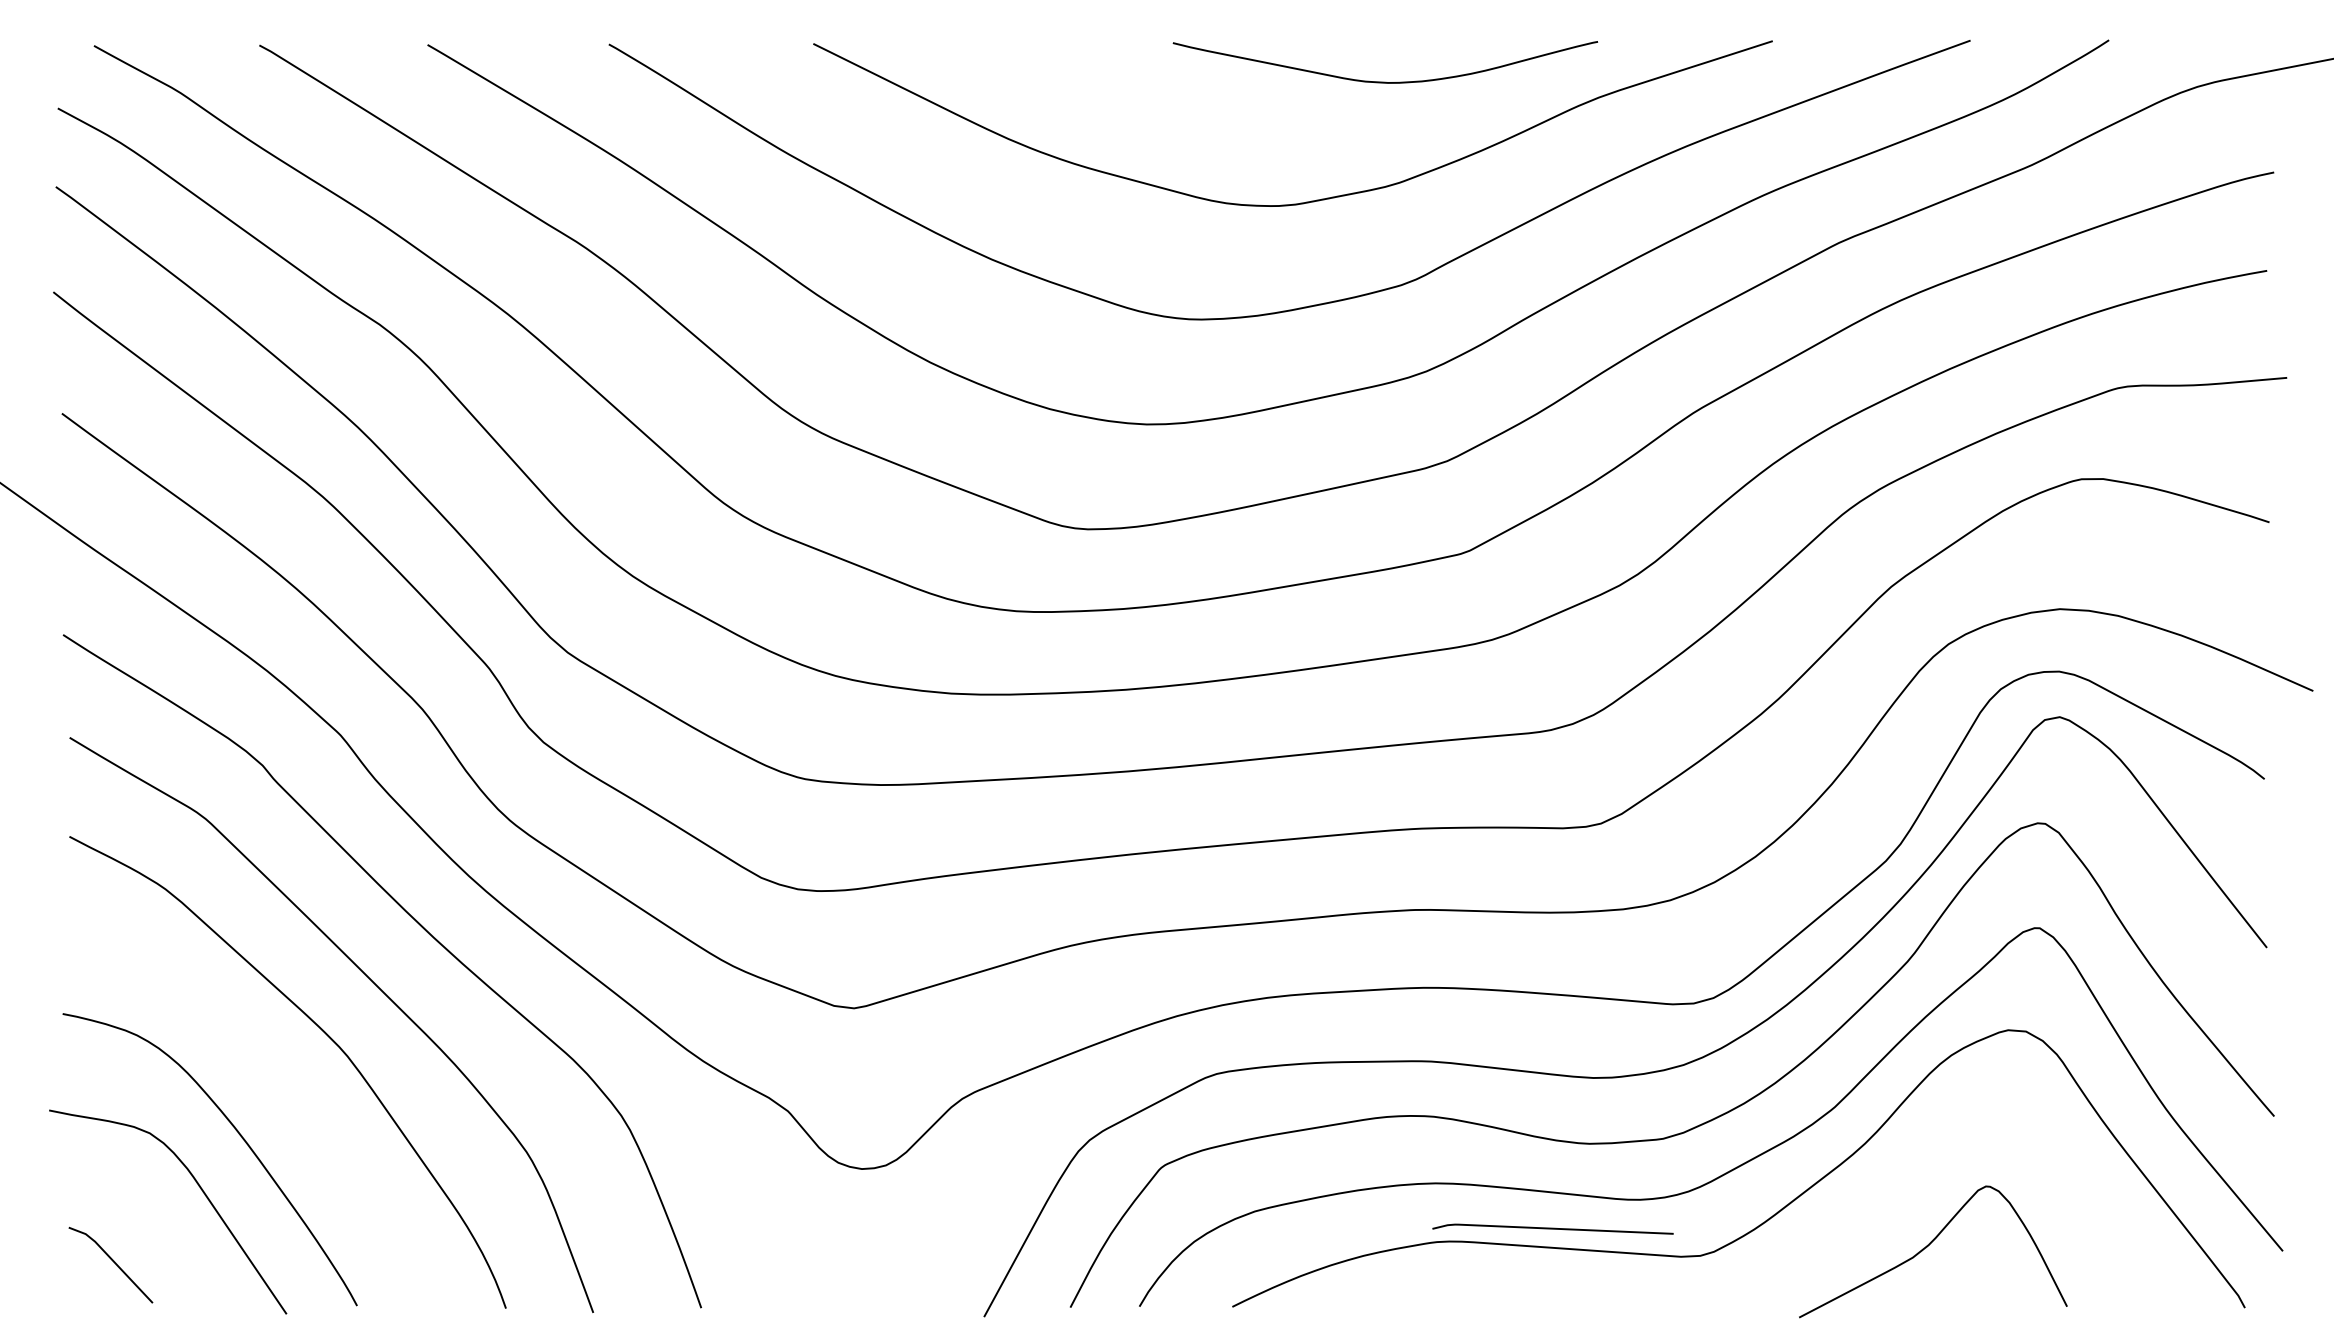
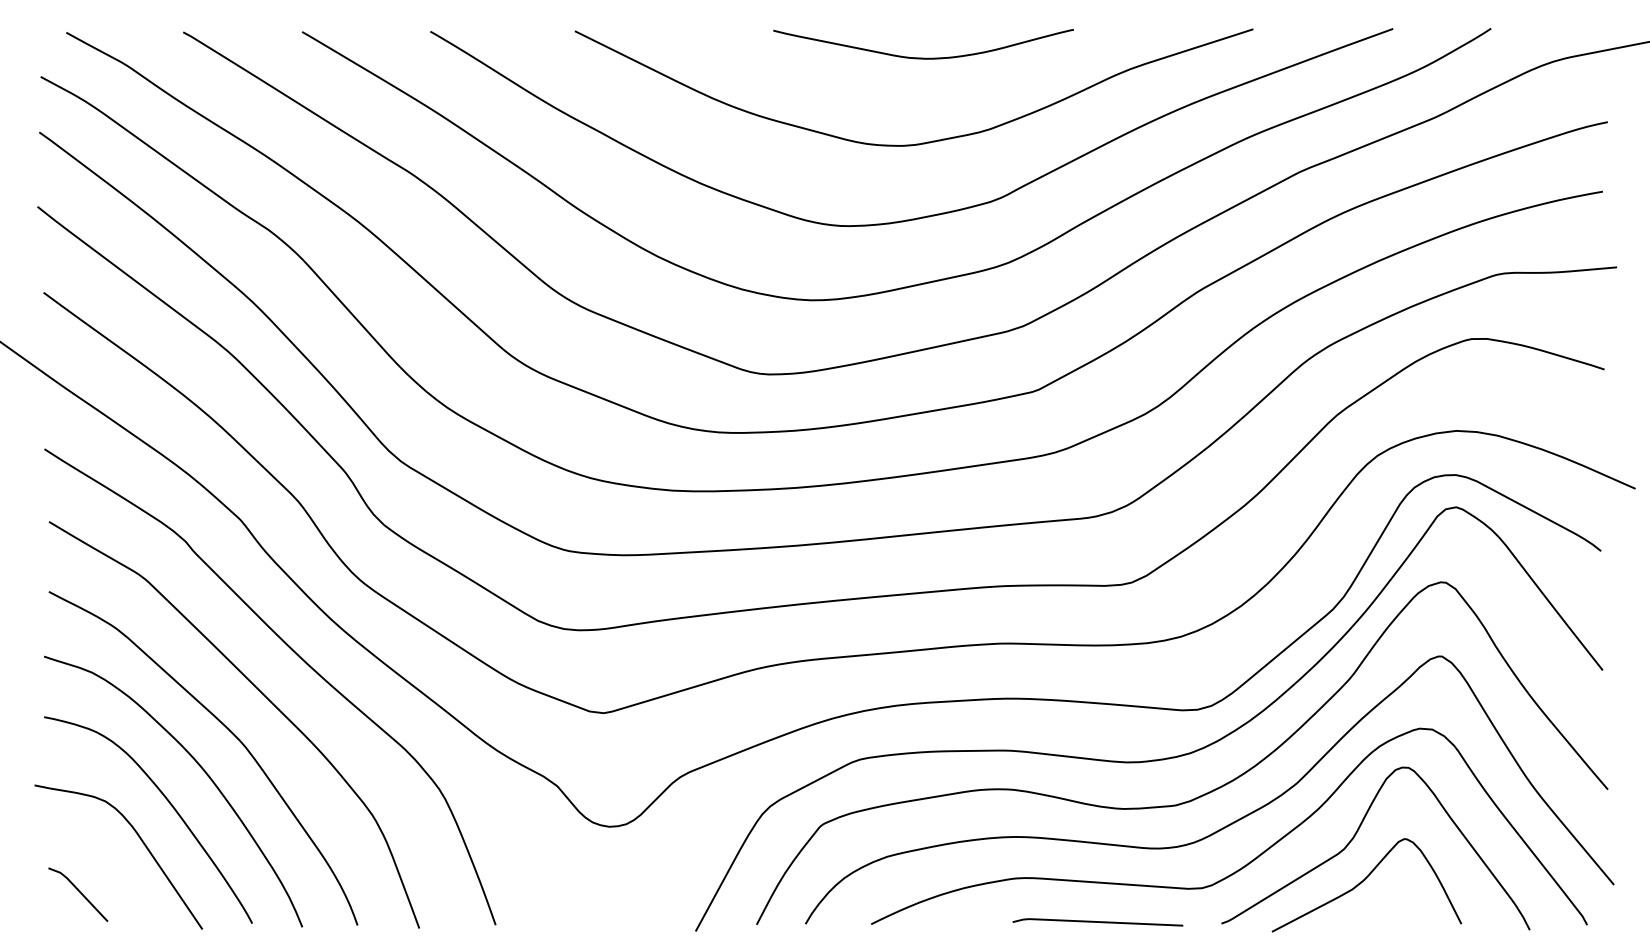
curve: (1385, 81) -> (923, 57), moved
curve: (286, 1088) -> (202, 769), added
curve: (1917, 1181) -> (1355, 835), added
line: (1552, 1228) -> (1097, 921), moved

